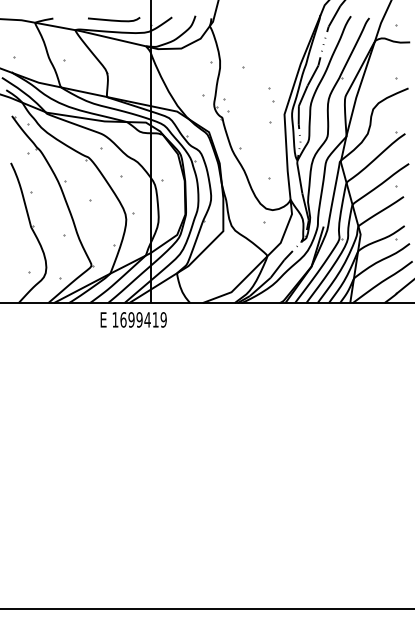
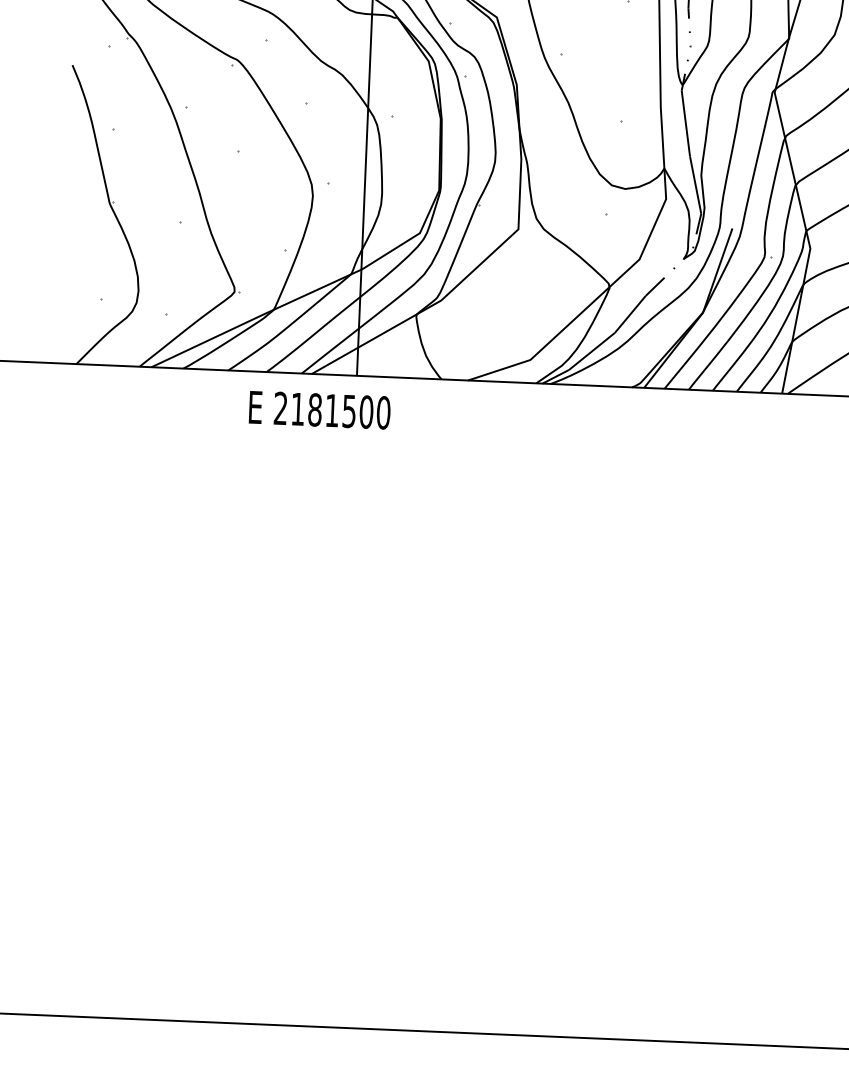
text: (139, 319) -> (332, 409), 1699419 -> 2181500

